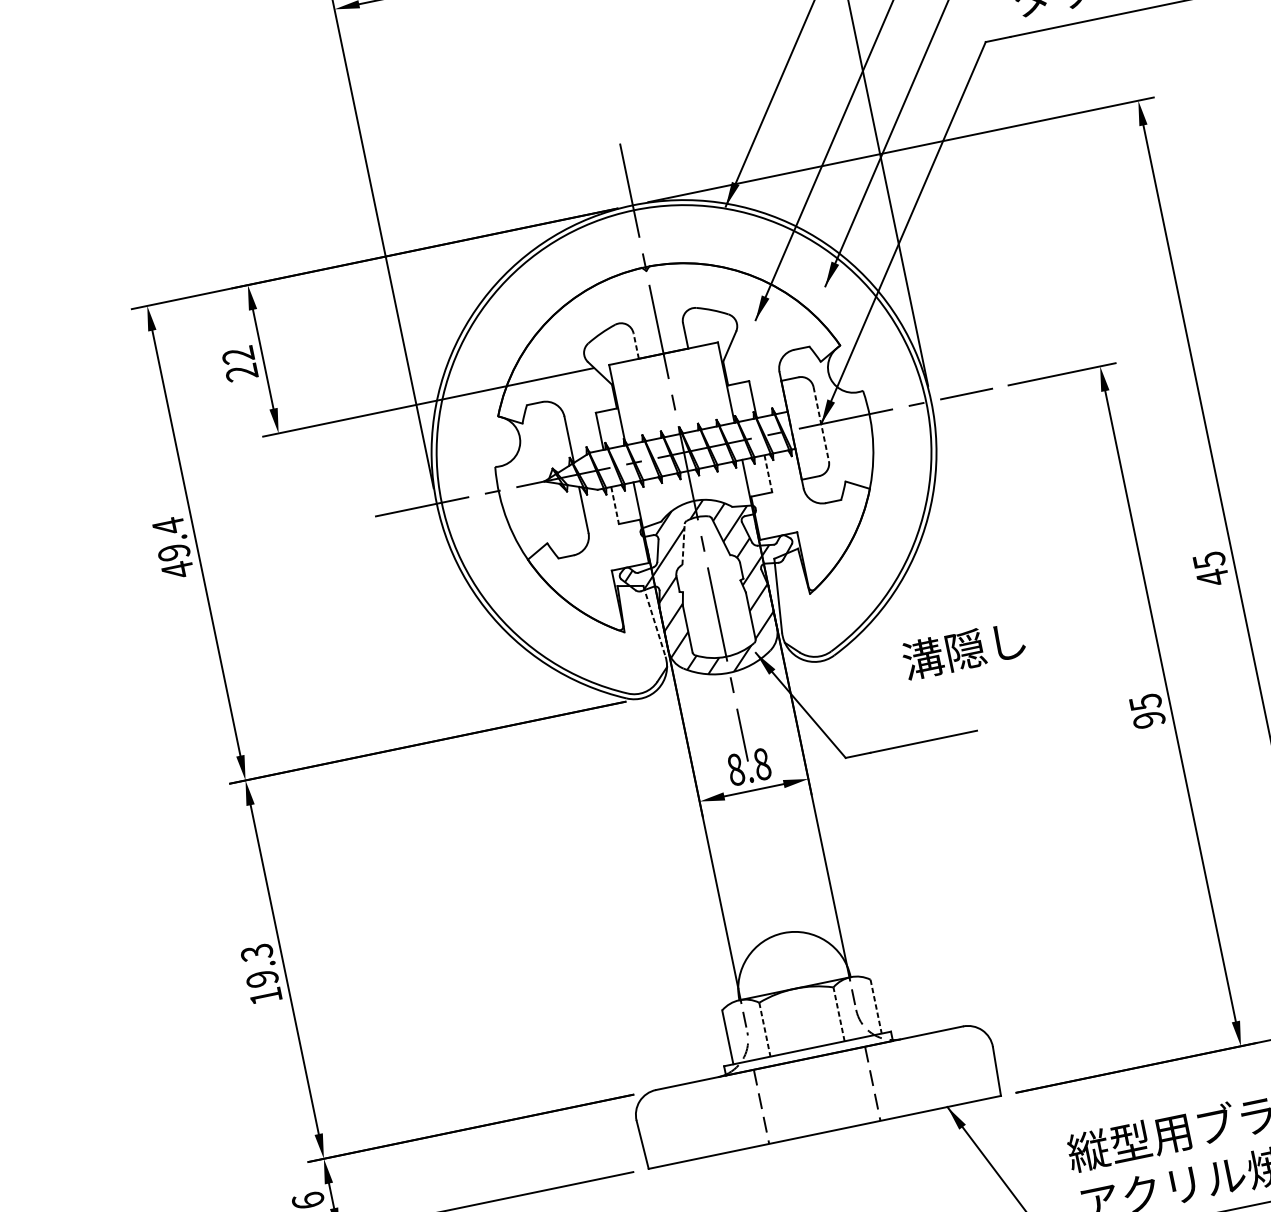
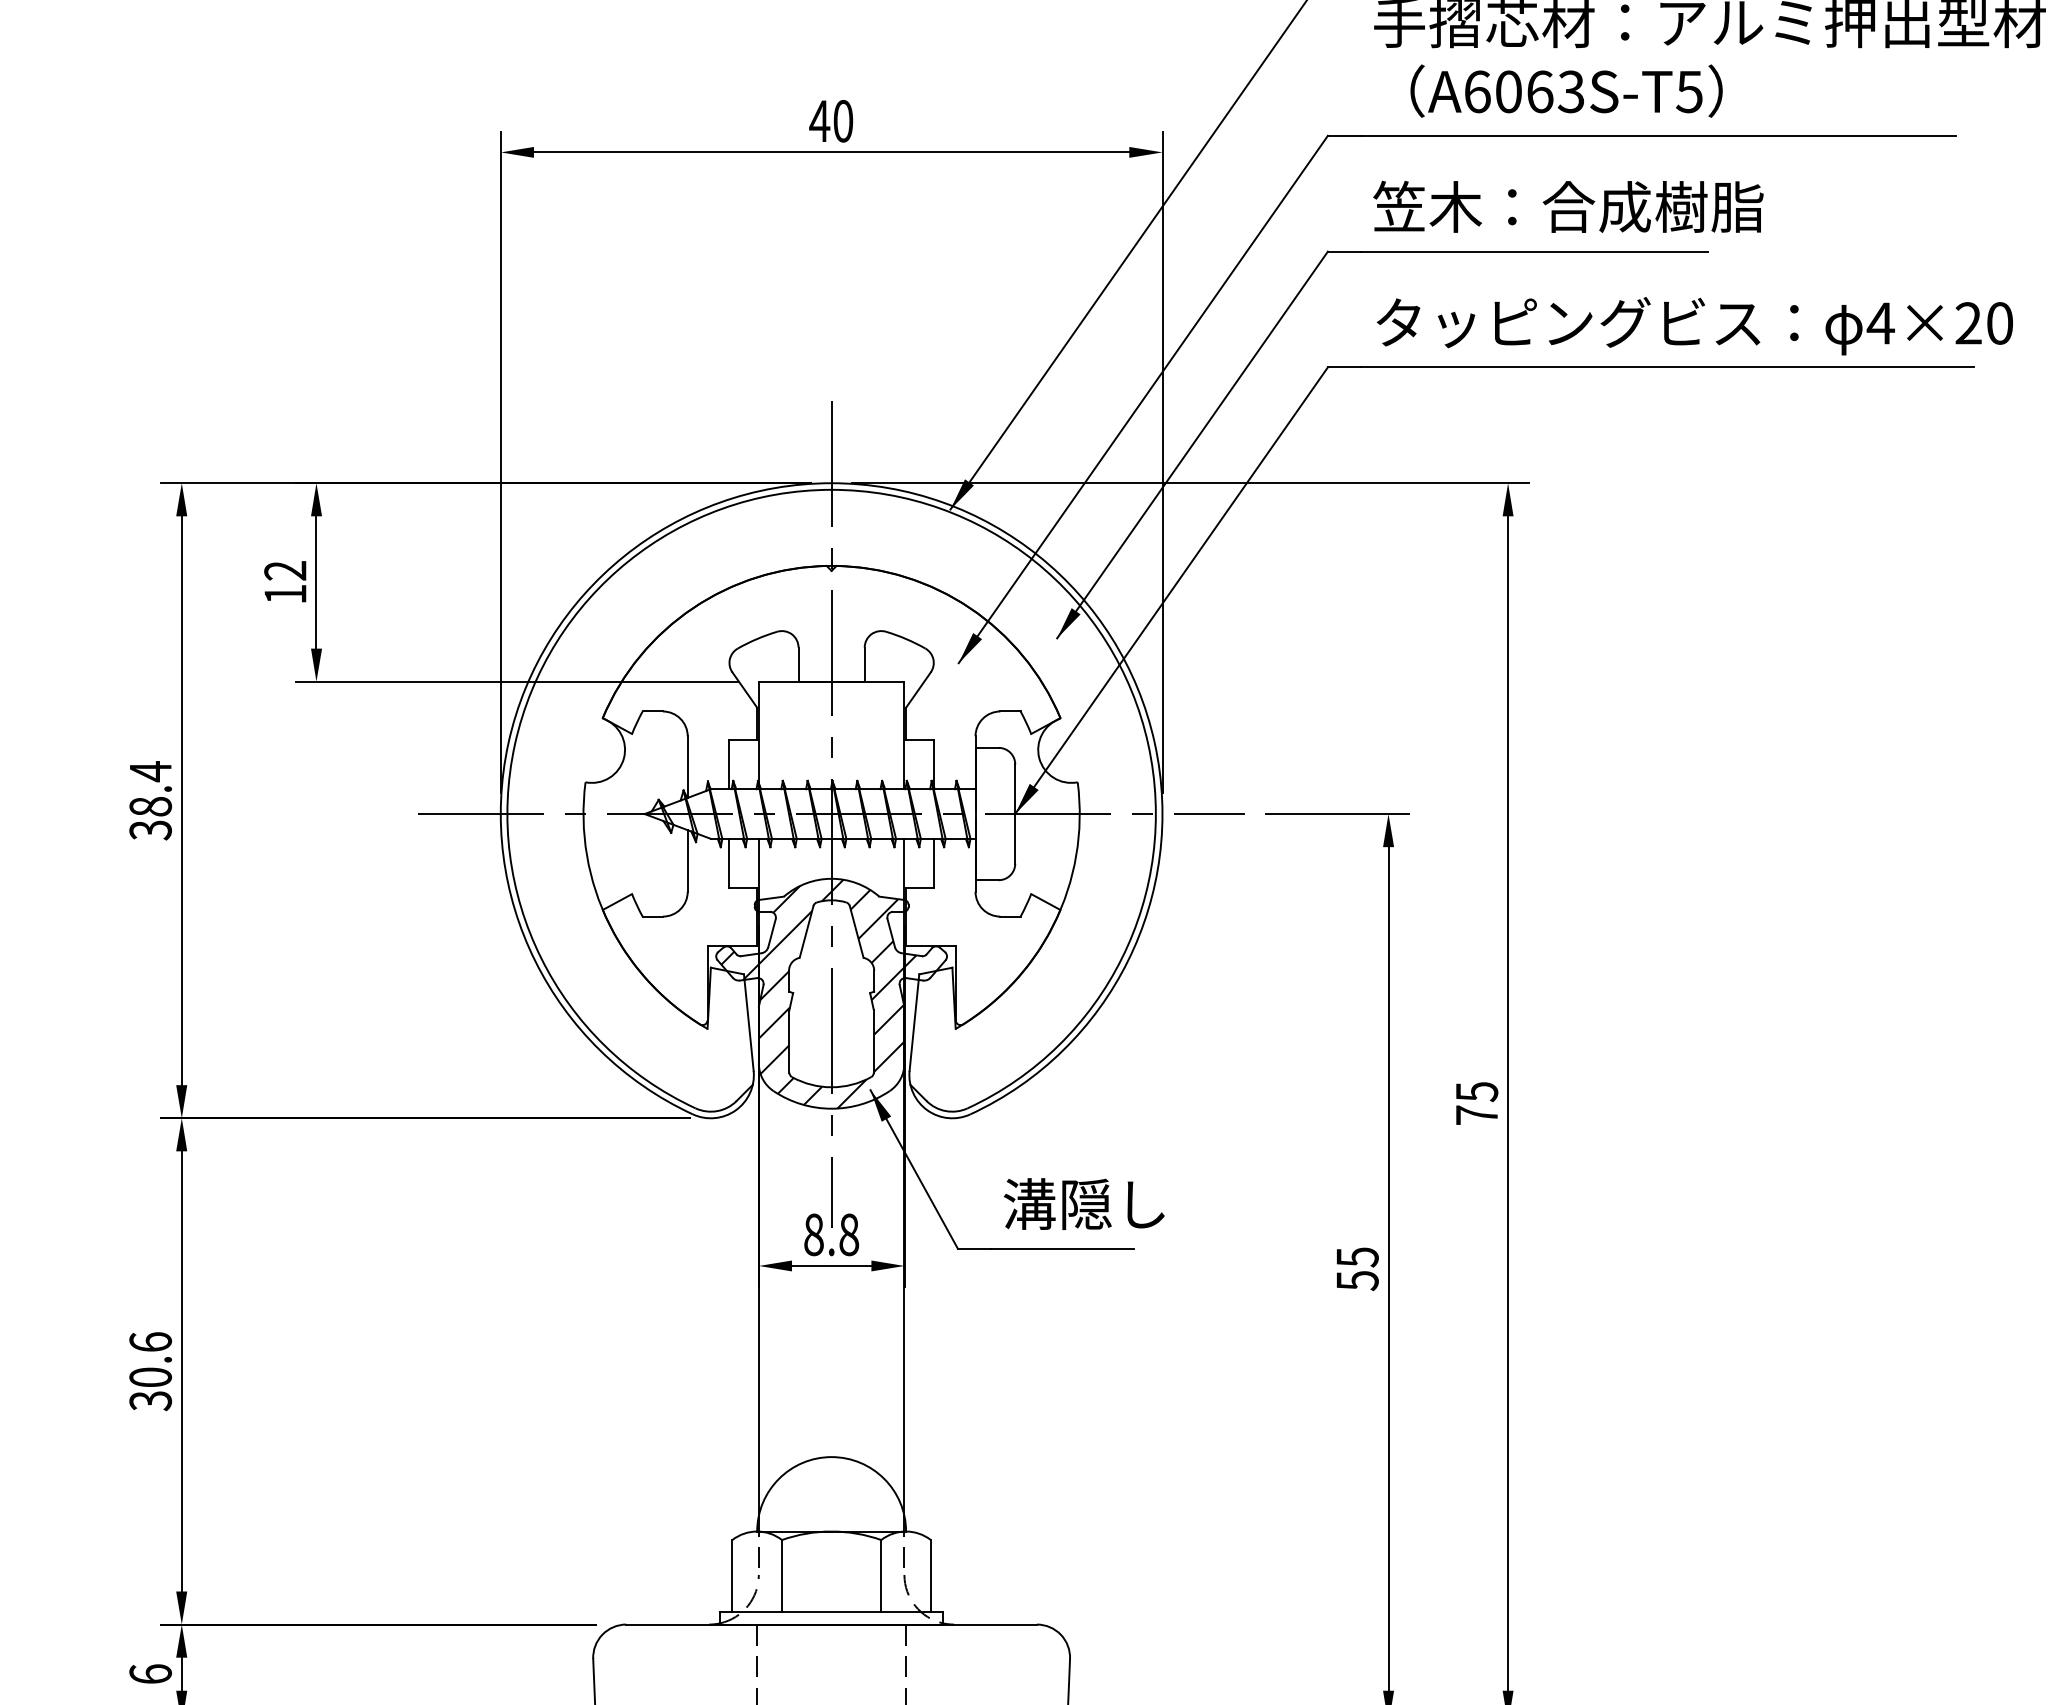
line: (636, 345) -> (798, 664), dashed -> solid
text: (241, 373) -> (285, 594), 22 -> 12
line: (821, 424) -> (1015, 814), dashed -> solid
line: (768, 473) -> (934, 863), dashed -> solid
line: (615, 505) -> (729, 863), dashed -> solid
line: (683, 544) -> (806, 931), dashed -> solid
text: (175, 561) -> (150, 818), 49.4 -> 38.4
text: (1212, 578) -> (1476, 1115), 45 -> 75
line: (654, 621) -> (748, 1022), dashed -> solid
text: (963, 649) -> (1083, 1203), moved
text: (1149, 720) -> (1357, 1281), 95 -> 55
text: (261, 974) -> (150, 1371), 19.3 -> 30.6
line: (875, 1007) -> (930, 1576), dashed -> solid
line: (839, 1013) -> (881, 1575), dashed -> solid
line: (765, 1029) -> (782, 1576), dashed -> solid

